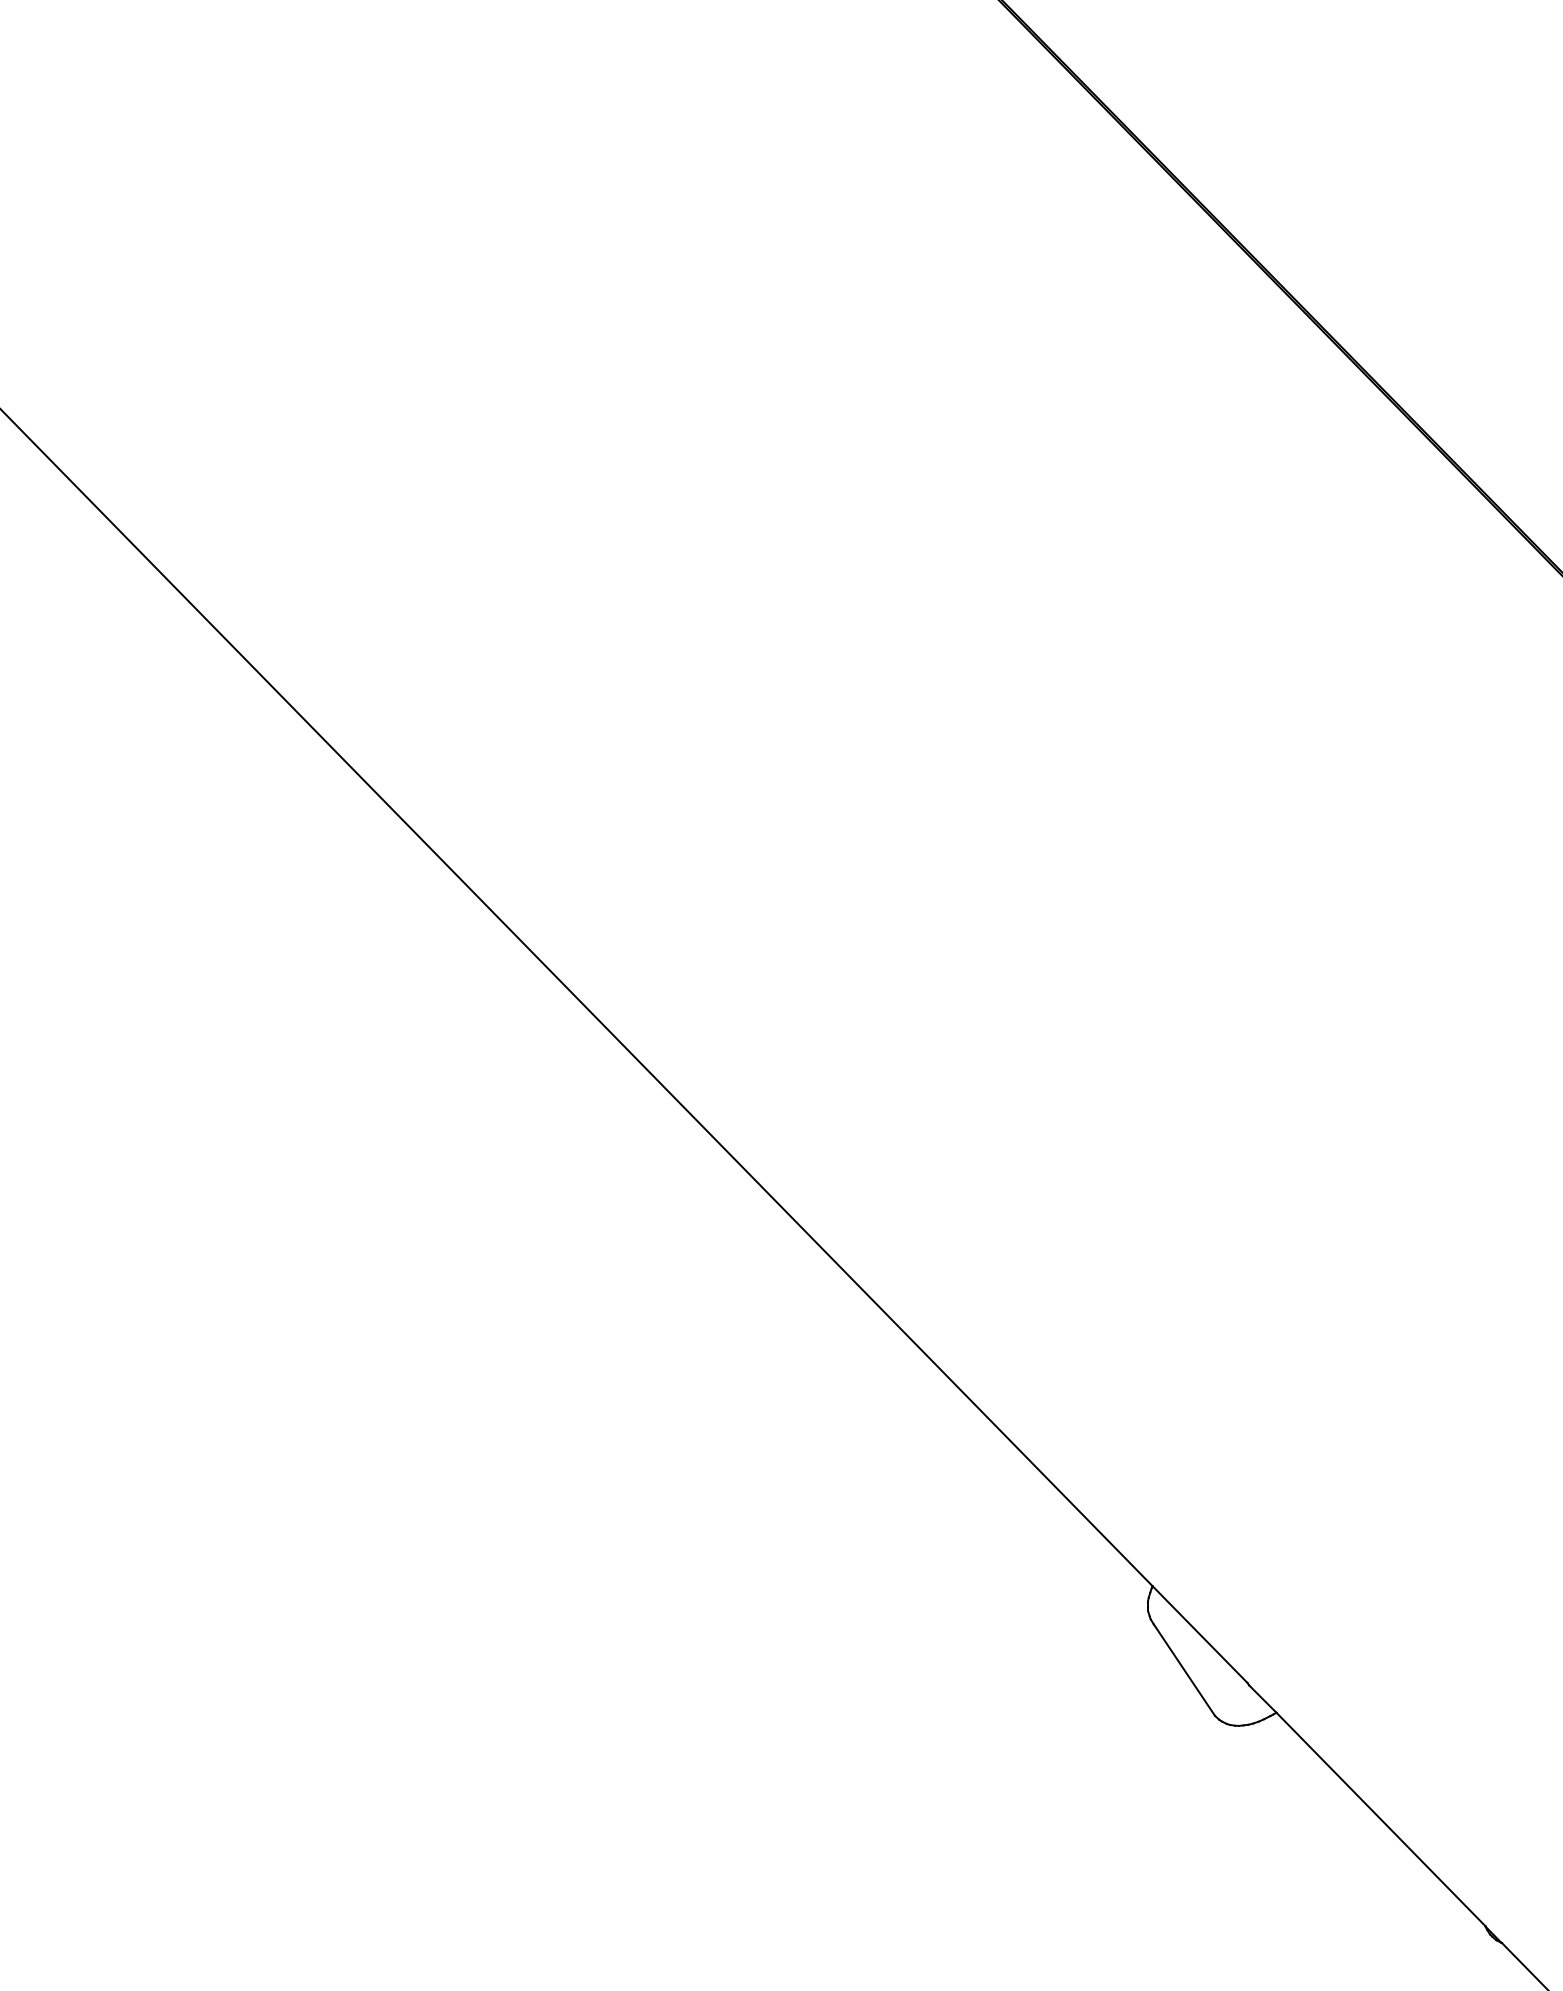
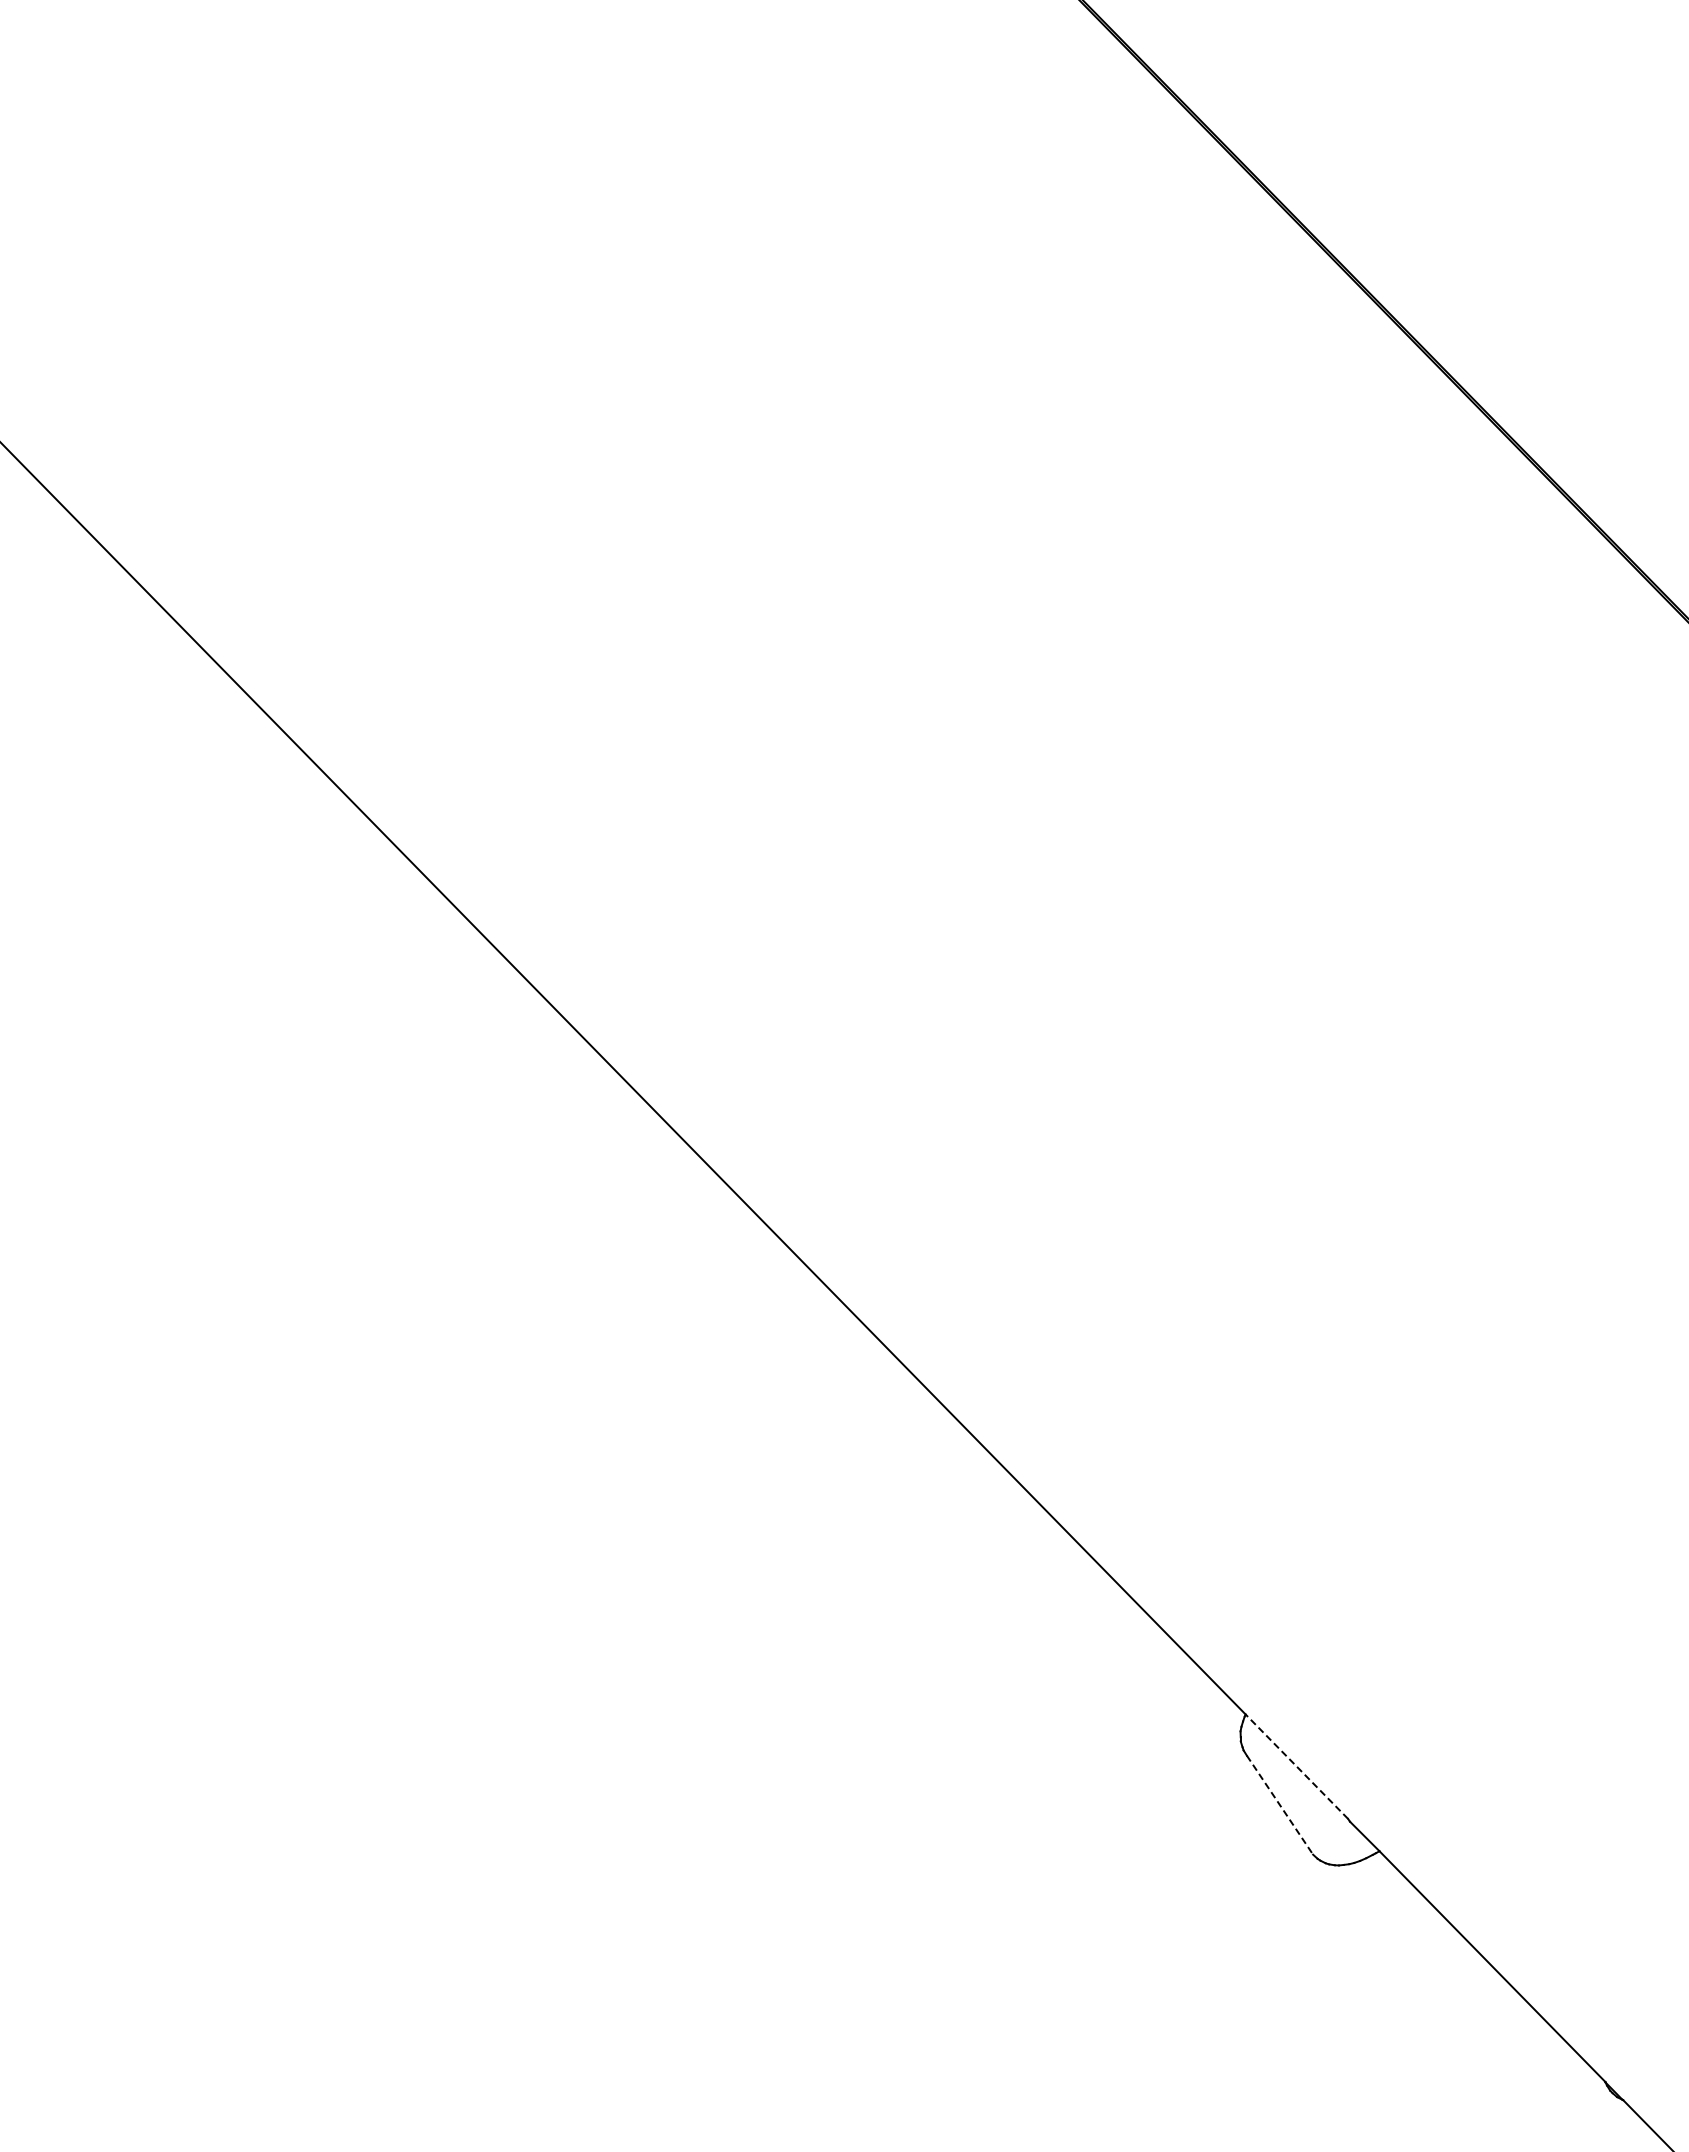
line: (1199, 1634) -> (1296, 1766), solid -> dashed
line: (1183, 1670) -> (1279, 1805), solid -> dashed

